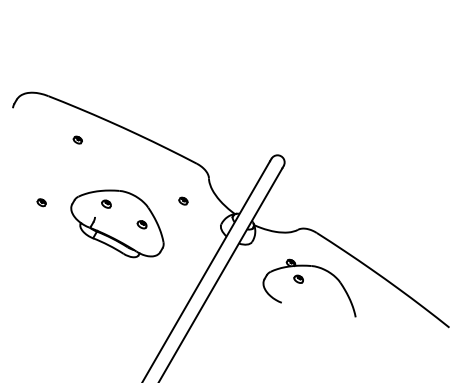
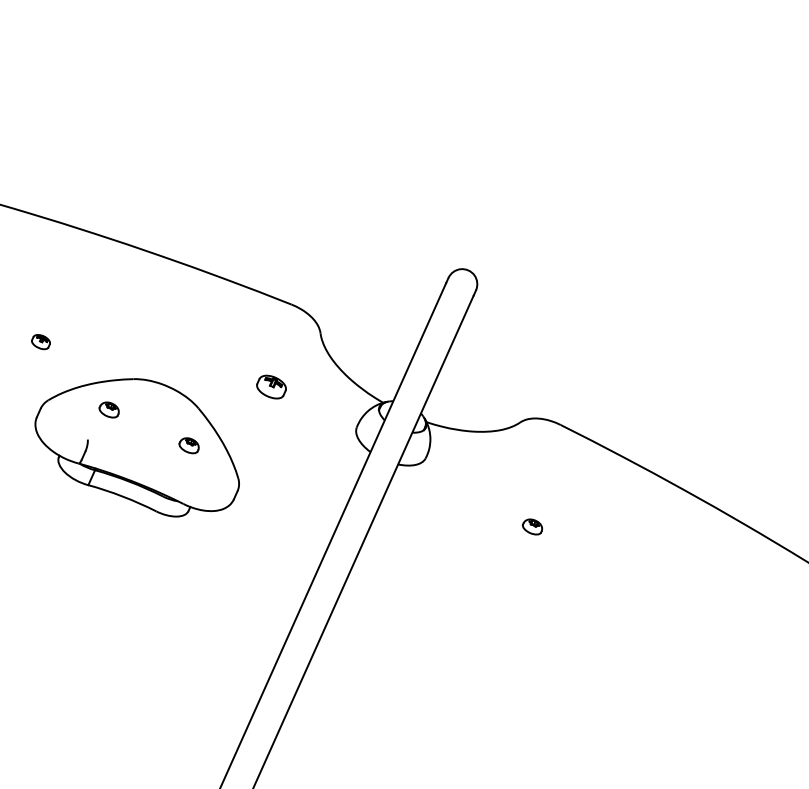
part: (77, 139) -> (40, 340), moved
part: (183, 200) -> (271, 385), size x1.6
part: (313, 267) -> (561, 498), removed

